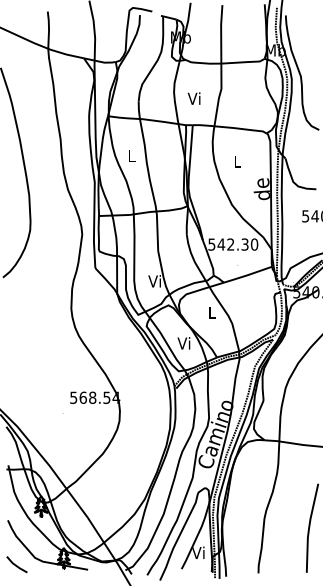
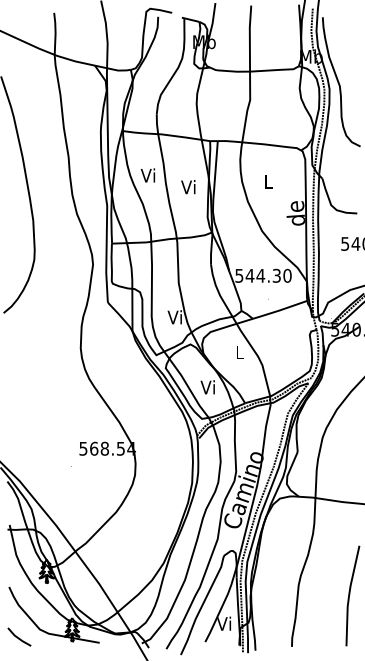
text: (194, 98) -> (188, 187), moved
text: (130, 155) -> (147, 175), L -> Vi
text: (230, 244) -> (260, 275), 542.30 -> 544.30

